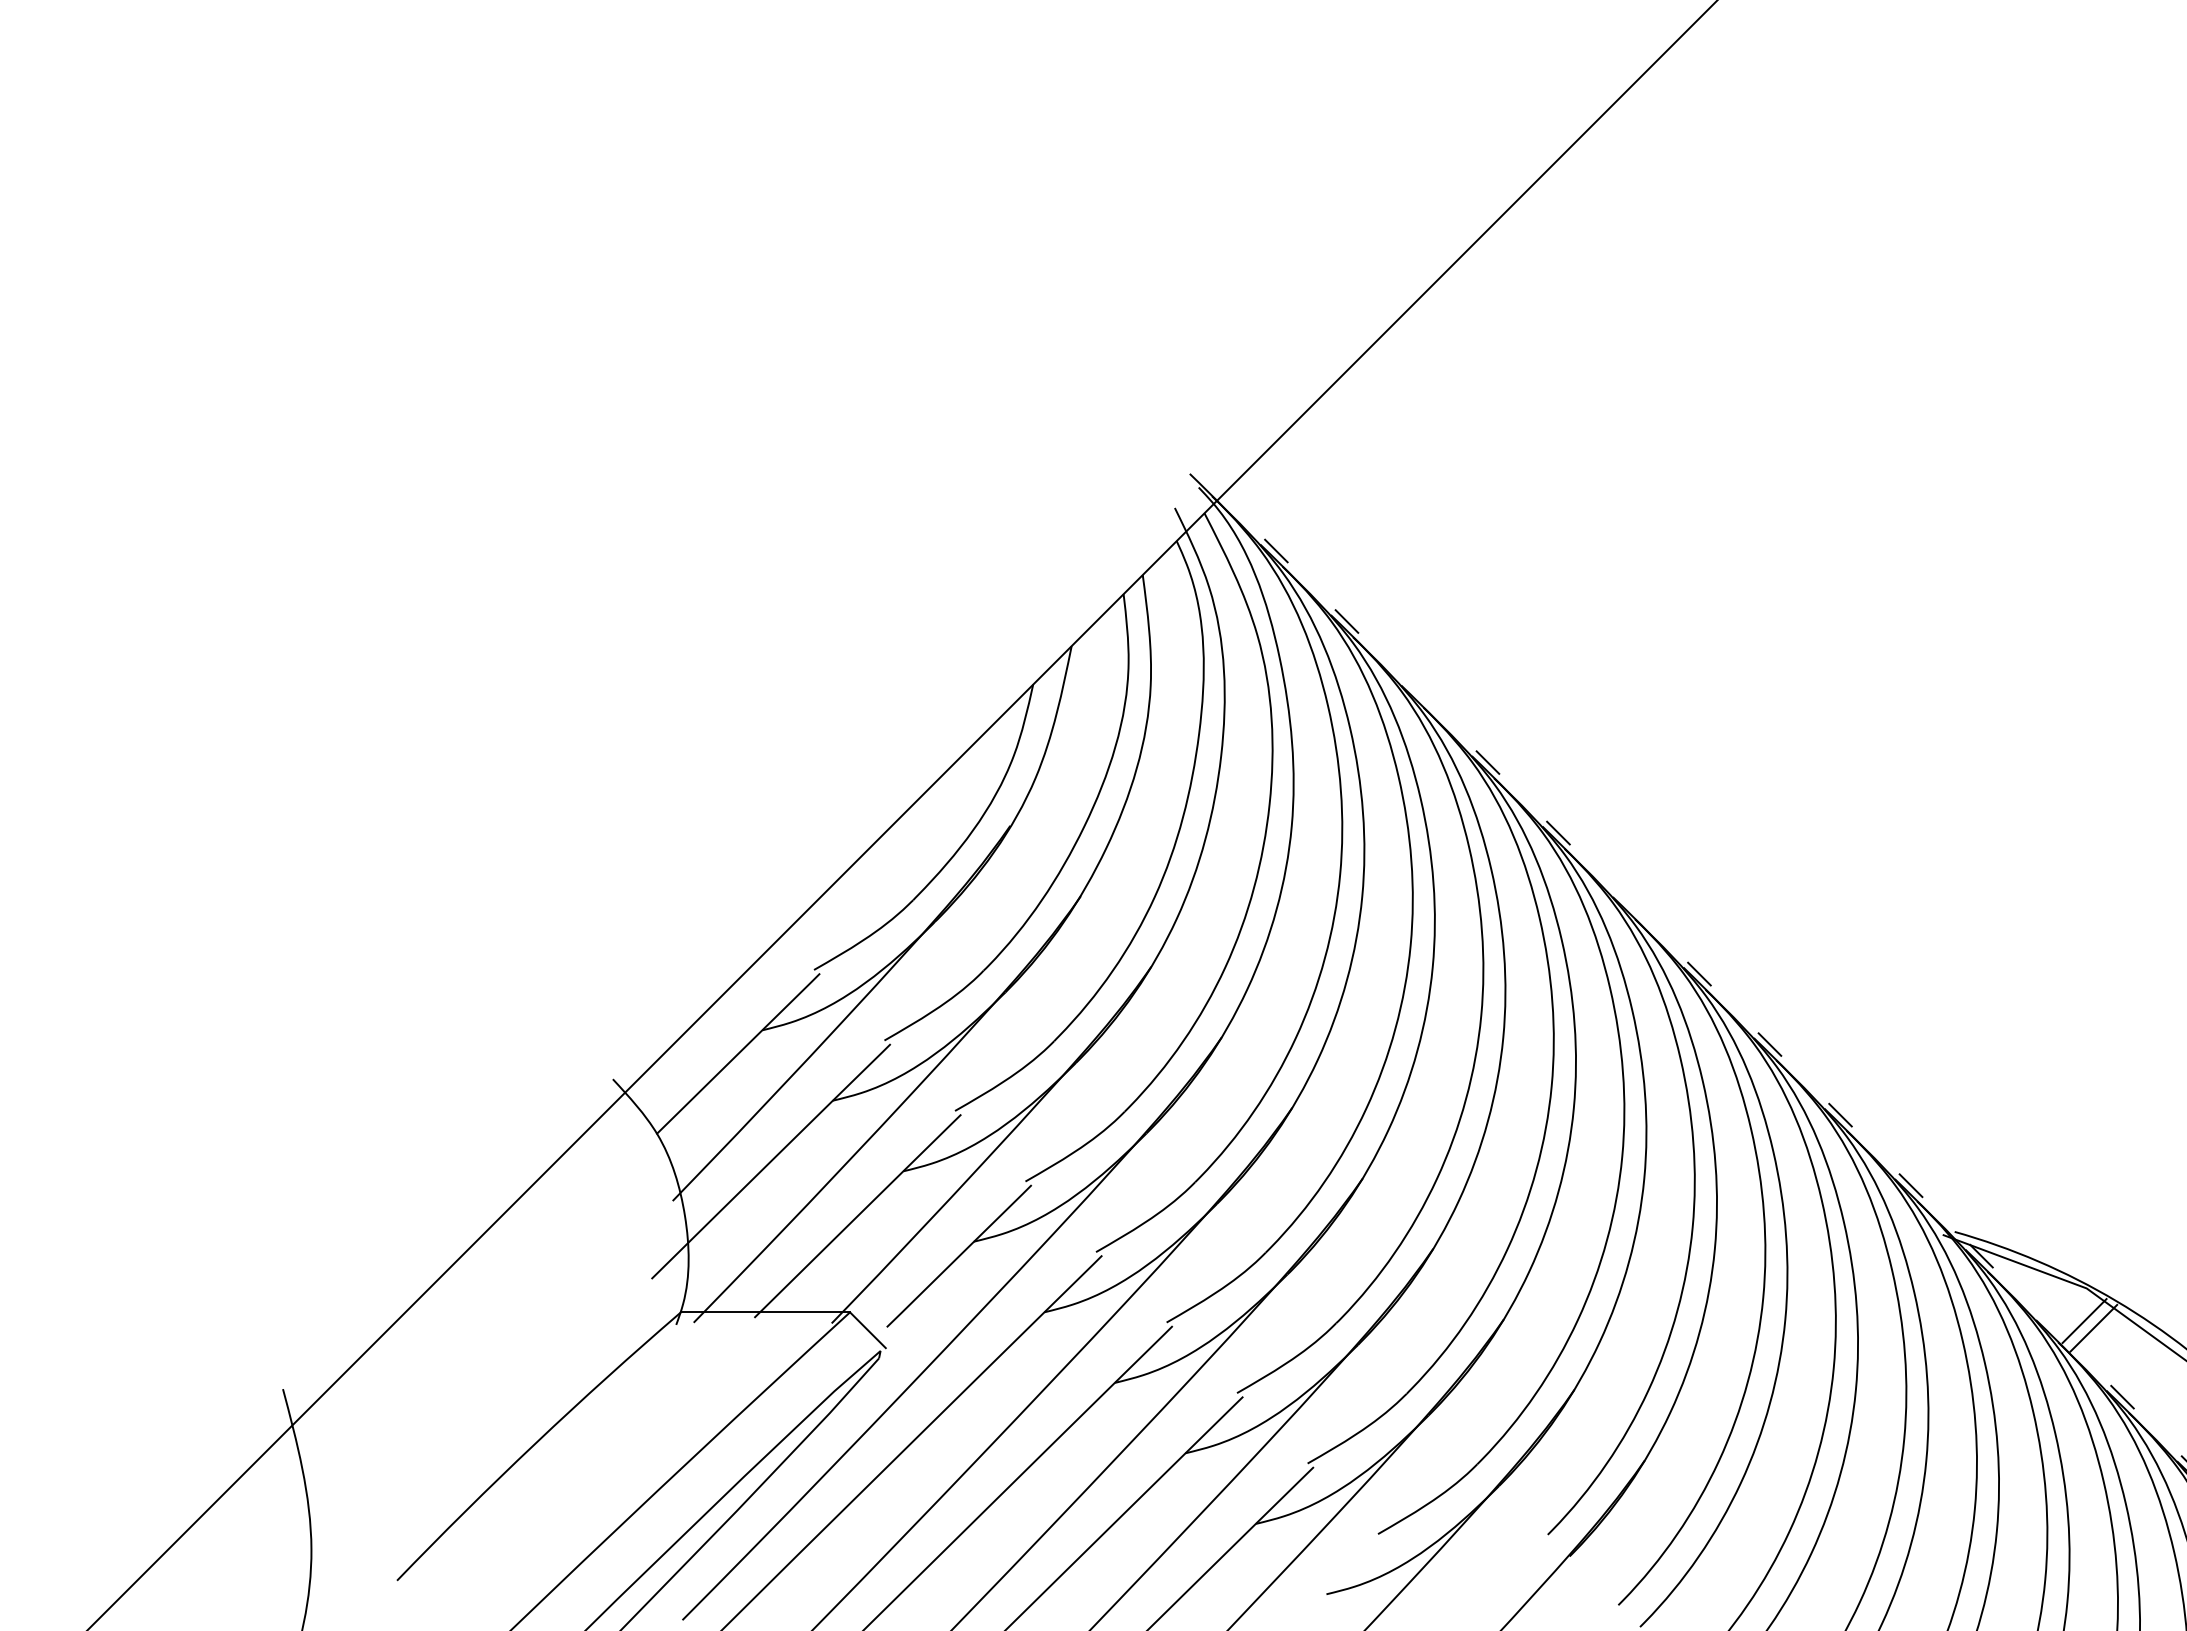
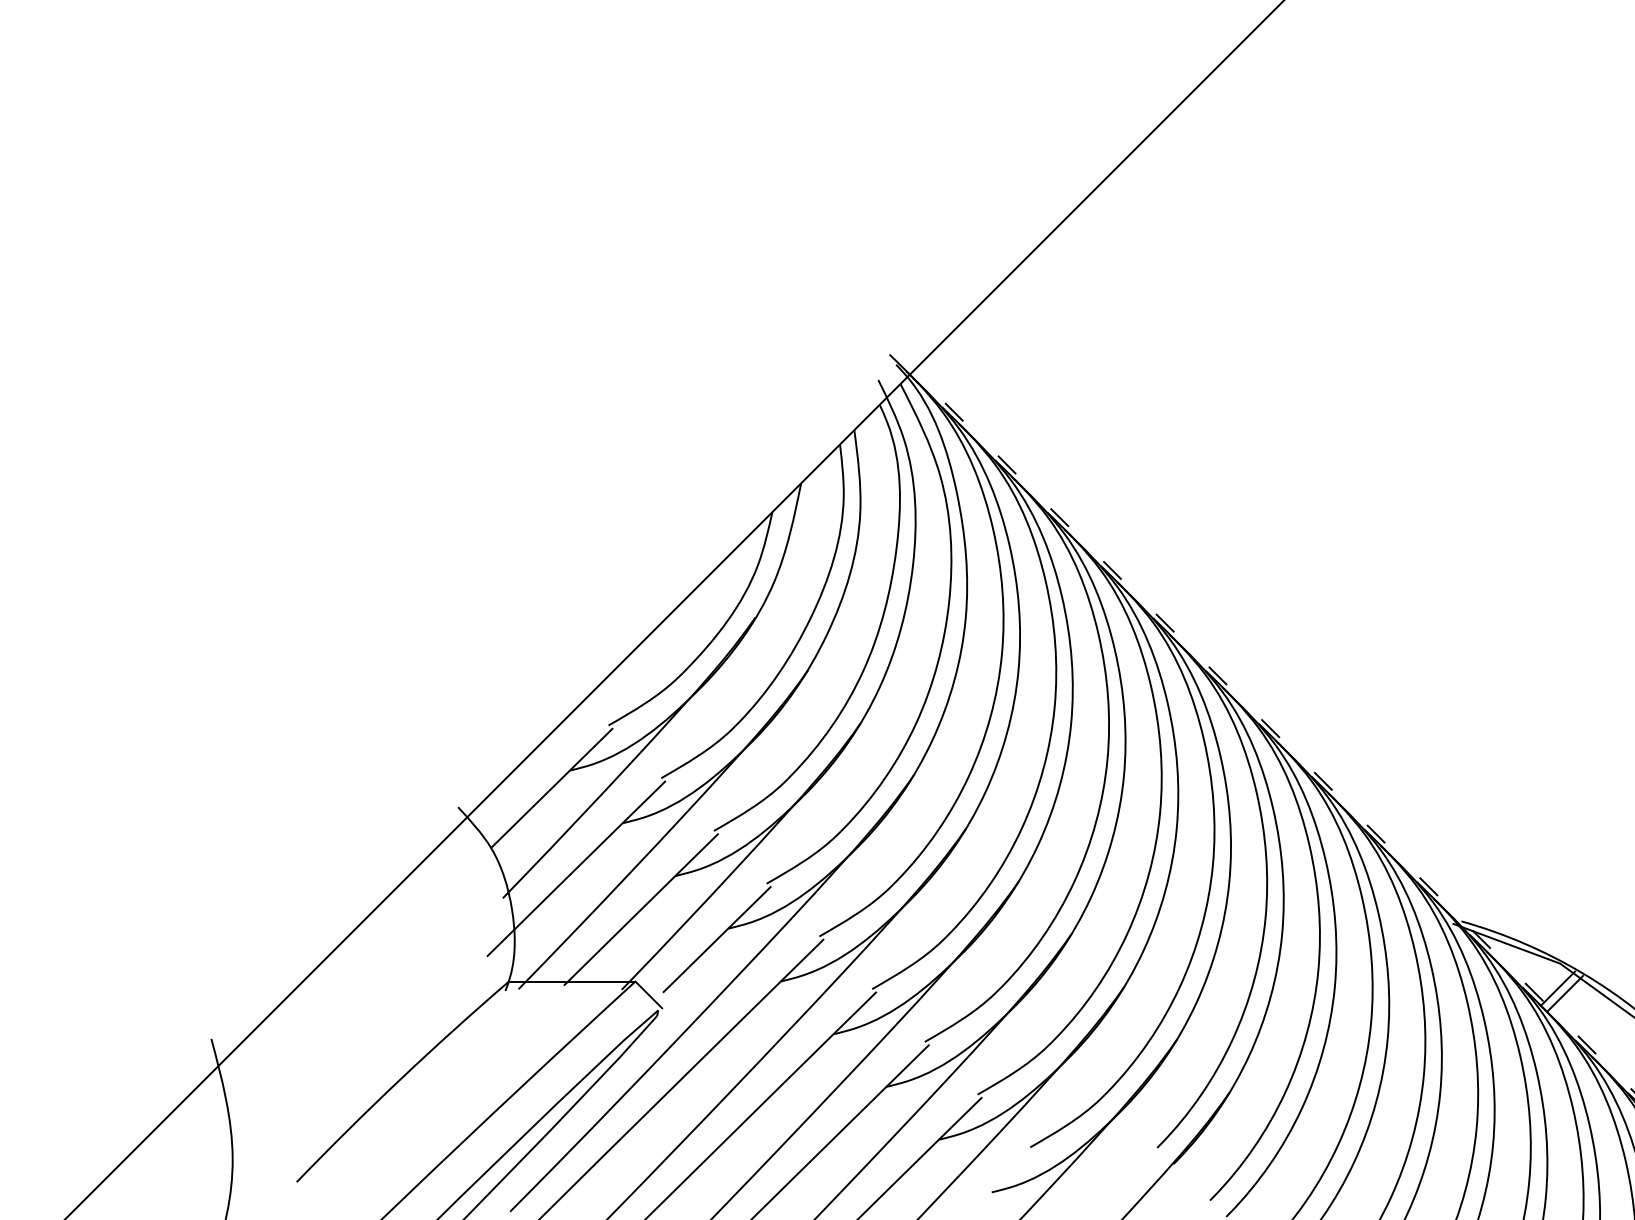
line: (1417, 691) -> (1059, 517), added
line: (1628, 903) -> (1217, 675), added
line: (2051, 1326) -> (1533, 992), added

